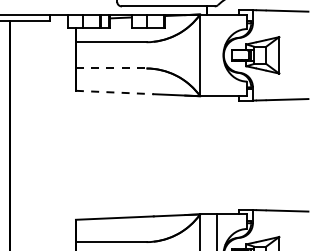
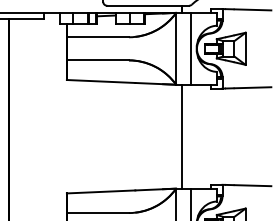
line: (217, 54) -> (191, 48), added
line: (111, 68) -> (98, 60), dashed -> solid
line: (115, 92) -> (101, 81), dashed -> solid
line: (207, 155) -> (182, 136), added

